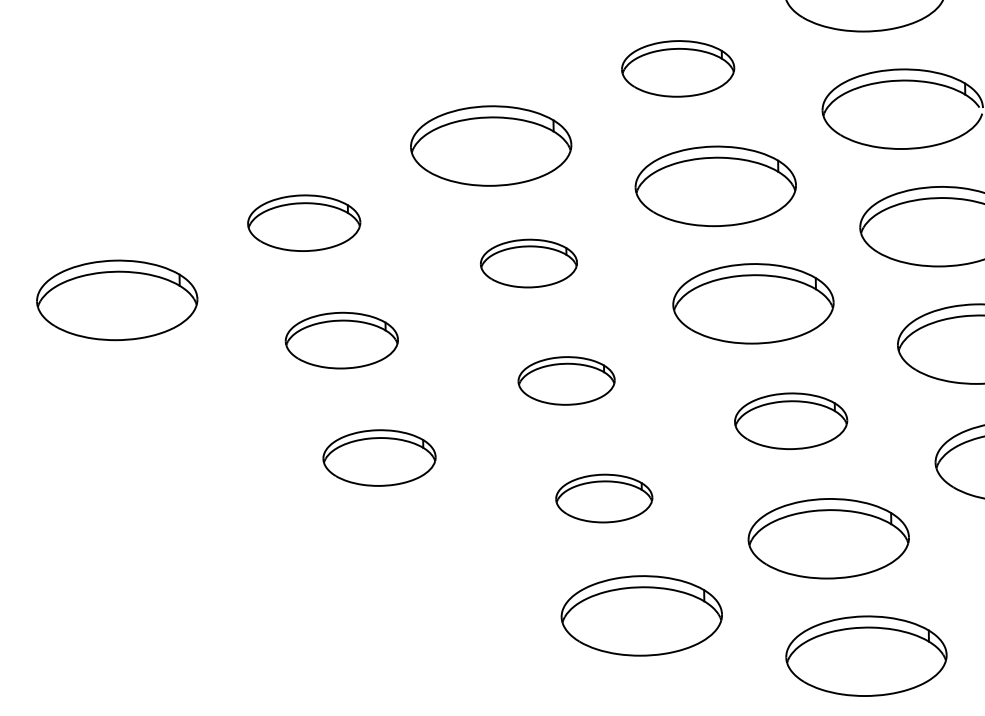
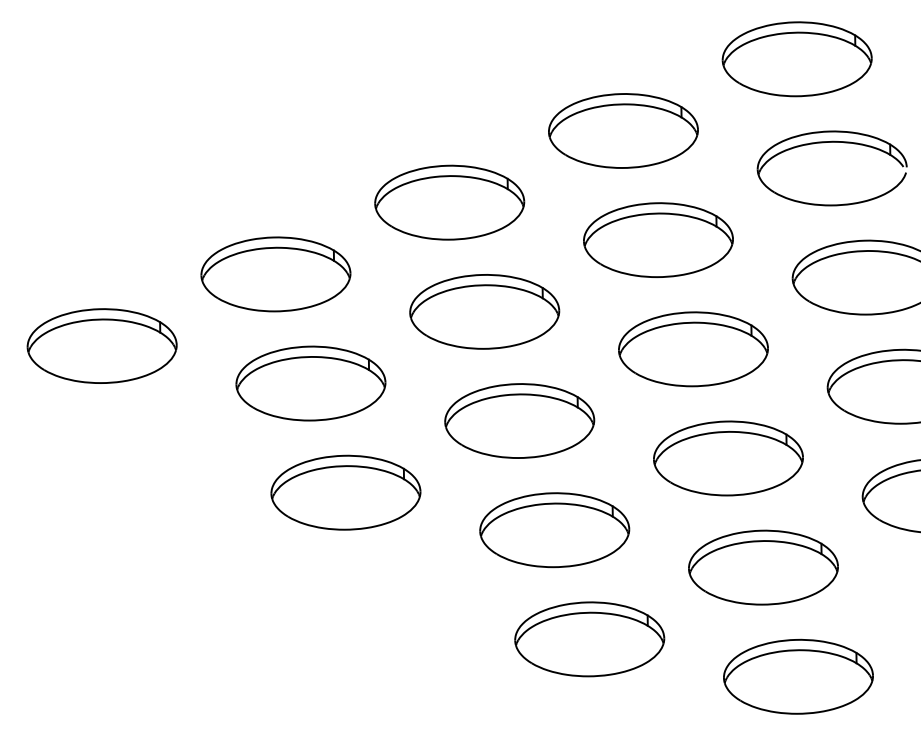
part: (678, 68) -> (623, 130), size x1.43
part: (303, 223) -> (275, 274), size x1.43
part: (528, 263) -> (484, 311), size x1.67
part: (341, 340) -> (310, 383), size x1.43
part: (566, 380) -> (519, 420), size x1.67
part: (791, 421) -> (728, 458), size x1.43
part: (379, 457) -> (345, 492), size x1.43
part: (603, 498) -> (554, 530), size x1.67

